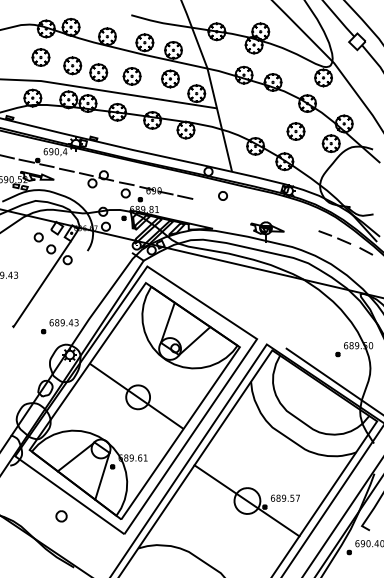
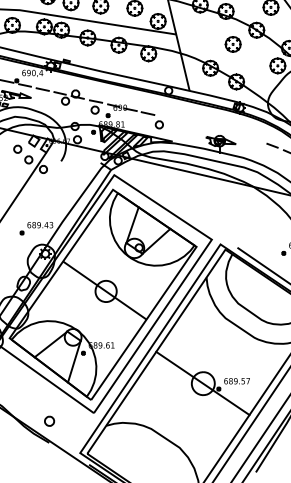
part: (295, 131) -> (232, 44), moved
part: (222, 195) -> (158, 124), moved
part: (61, 516) -> (49, 421), moved

